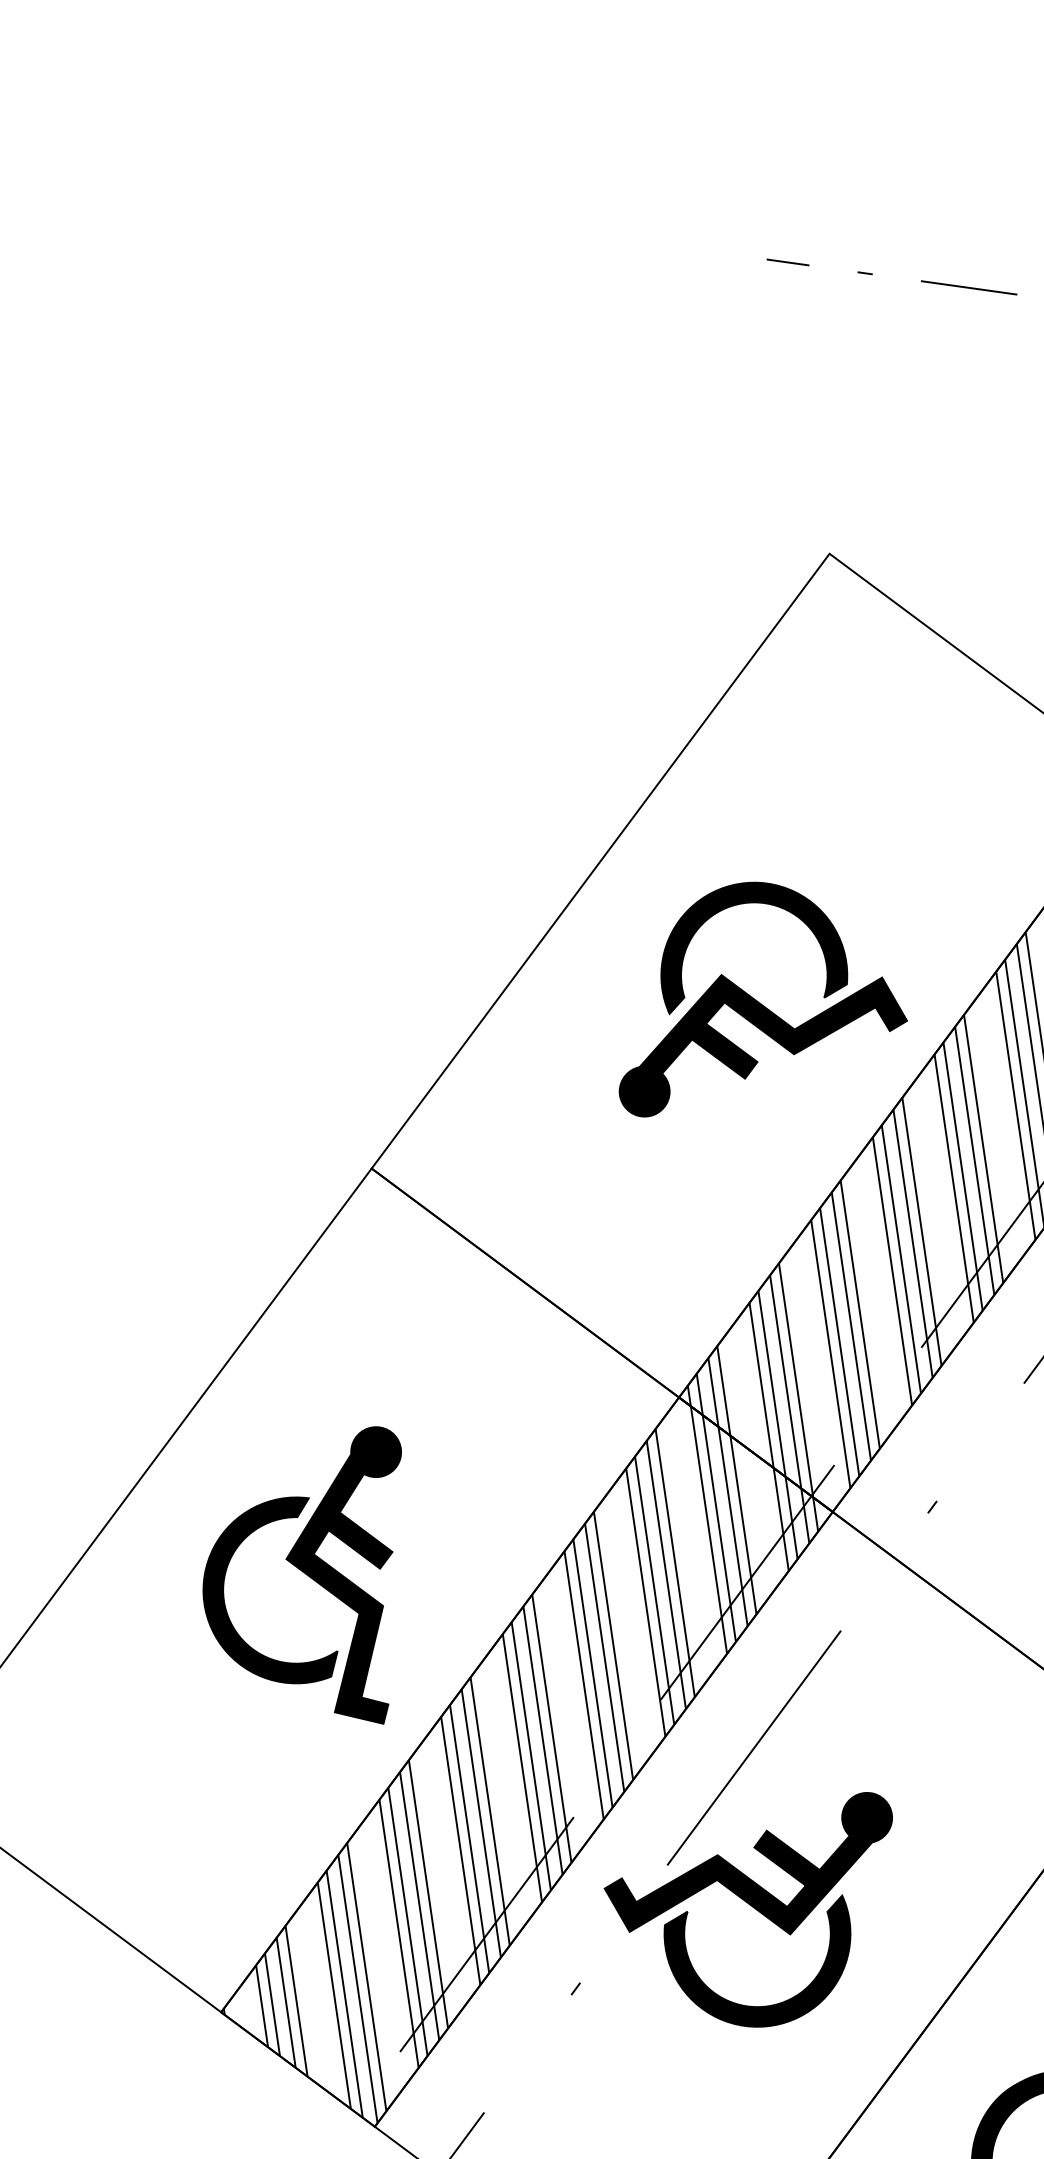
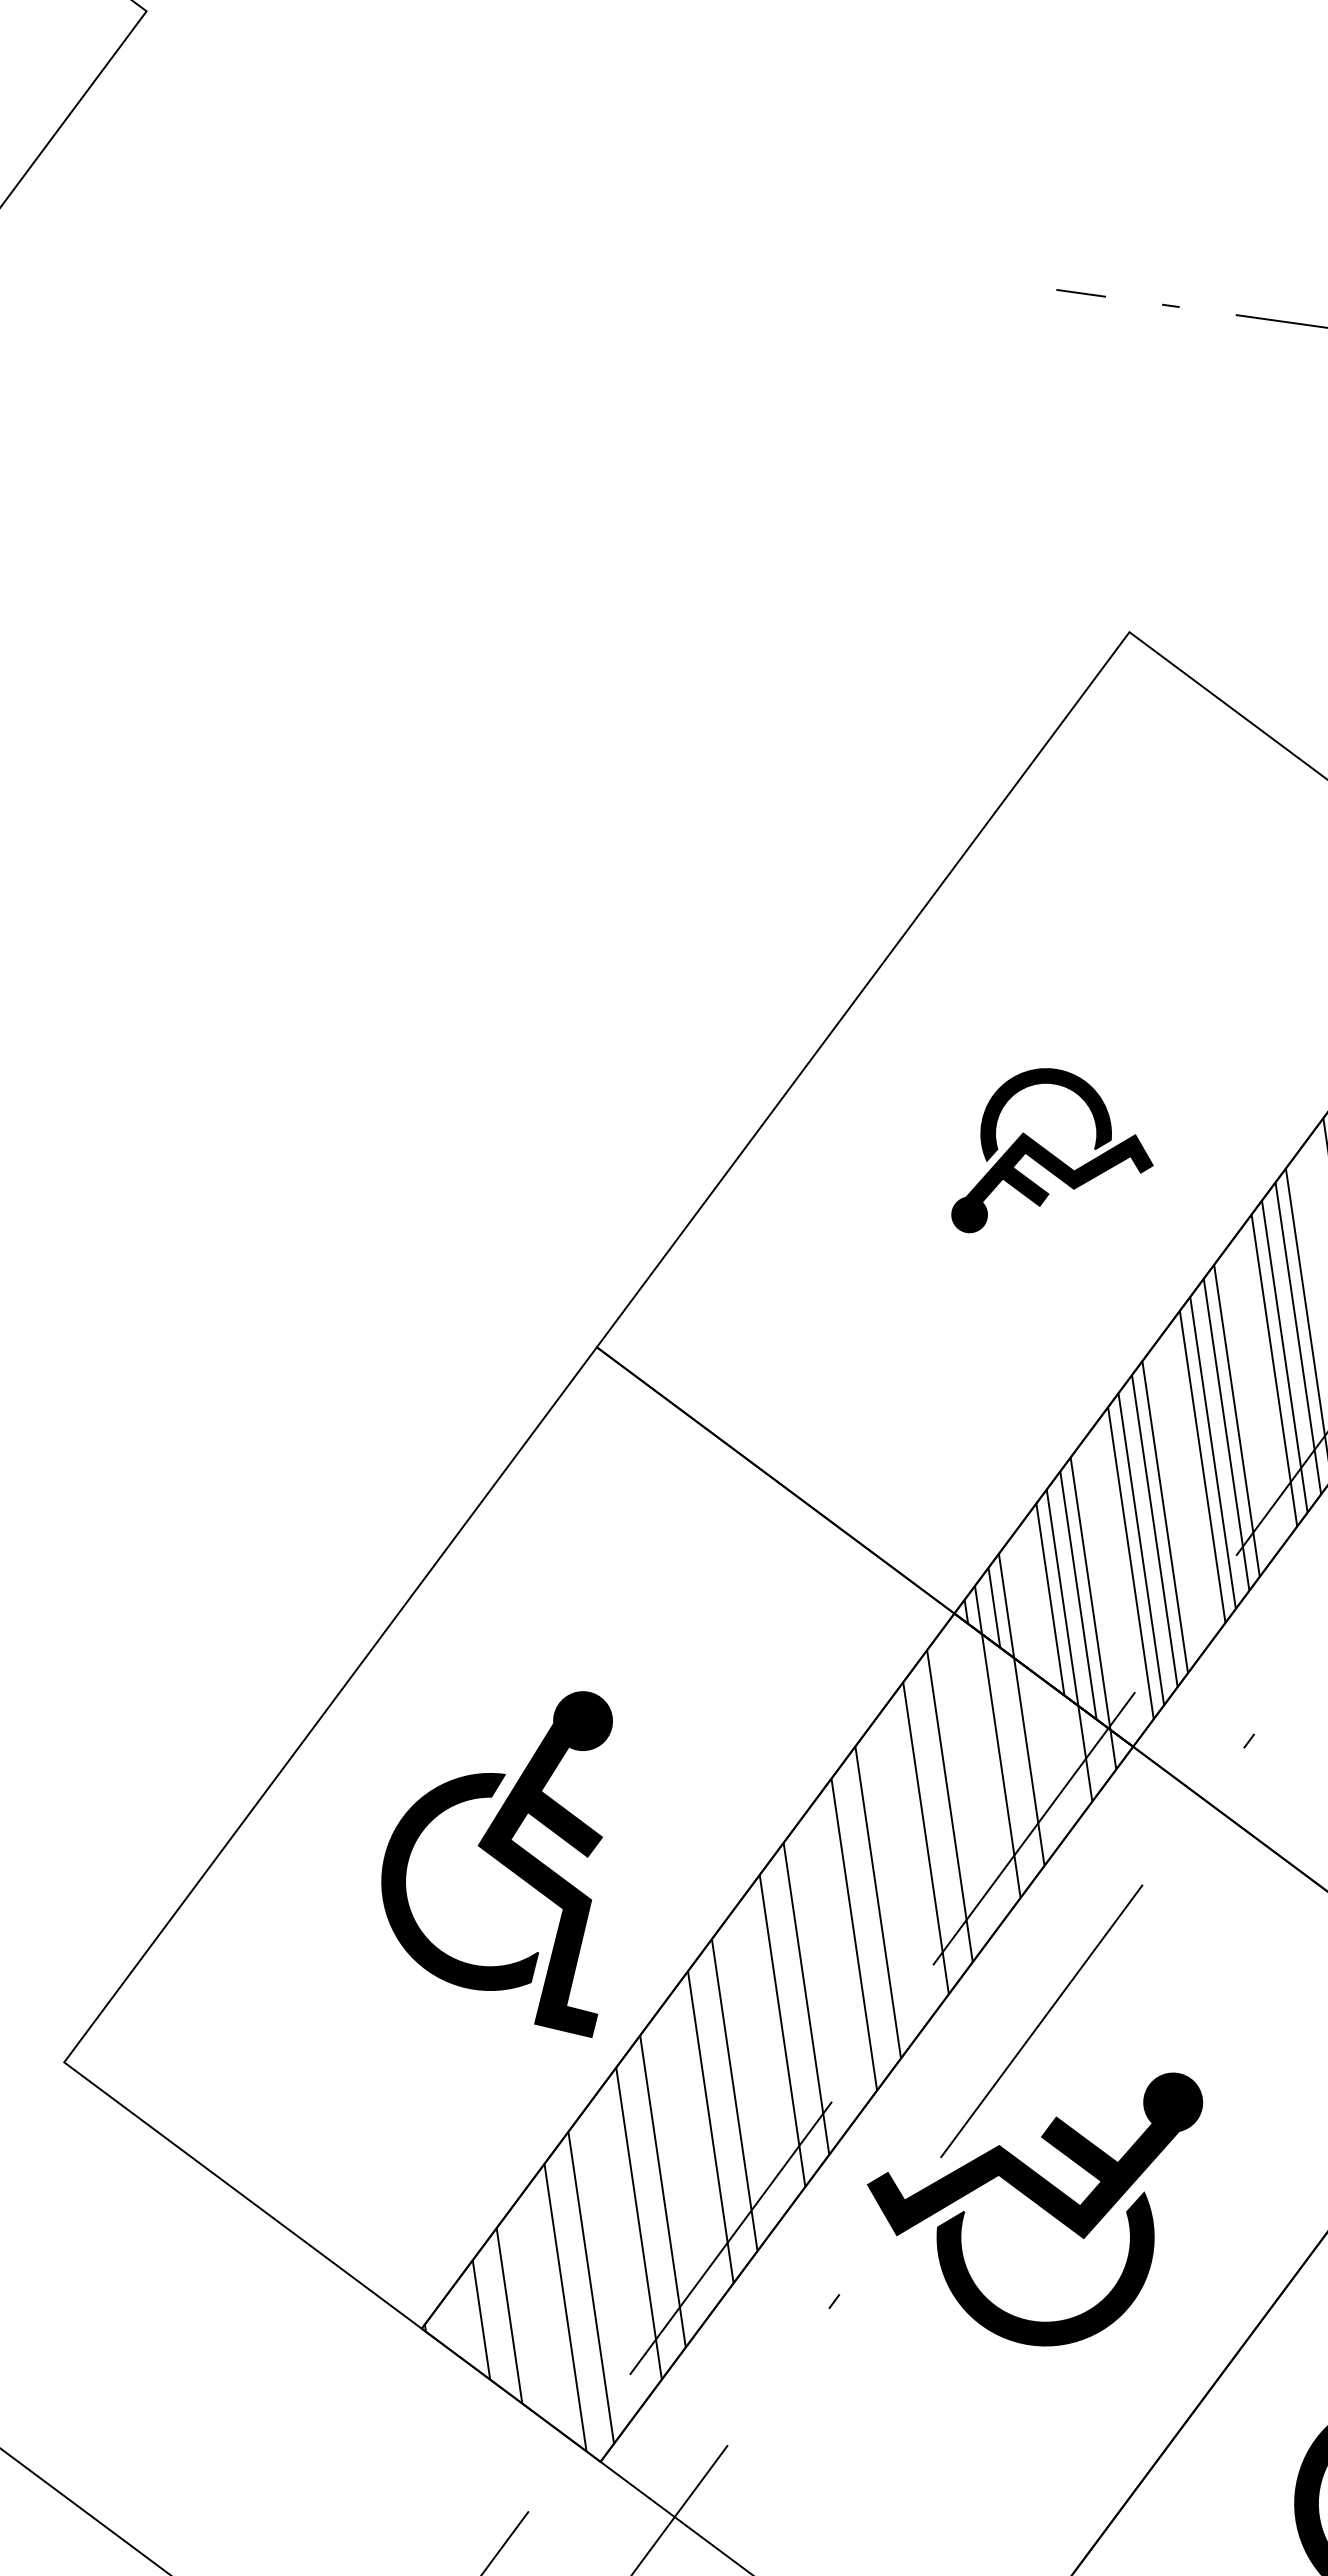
part: (763, 999) -> (1052, 1150), size x0.6
part: (301, 1575) -> (496, 1864), moved
hatch: (532, 1764) -> (783, 2040), removed

